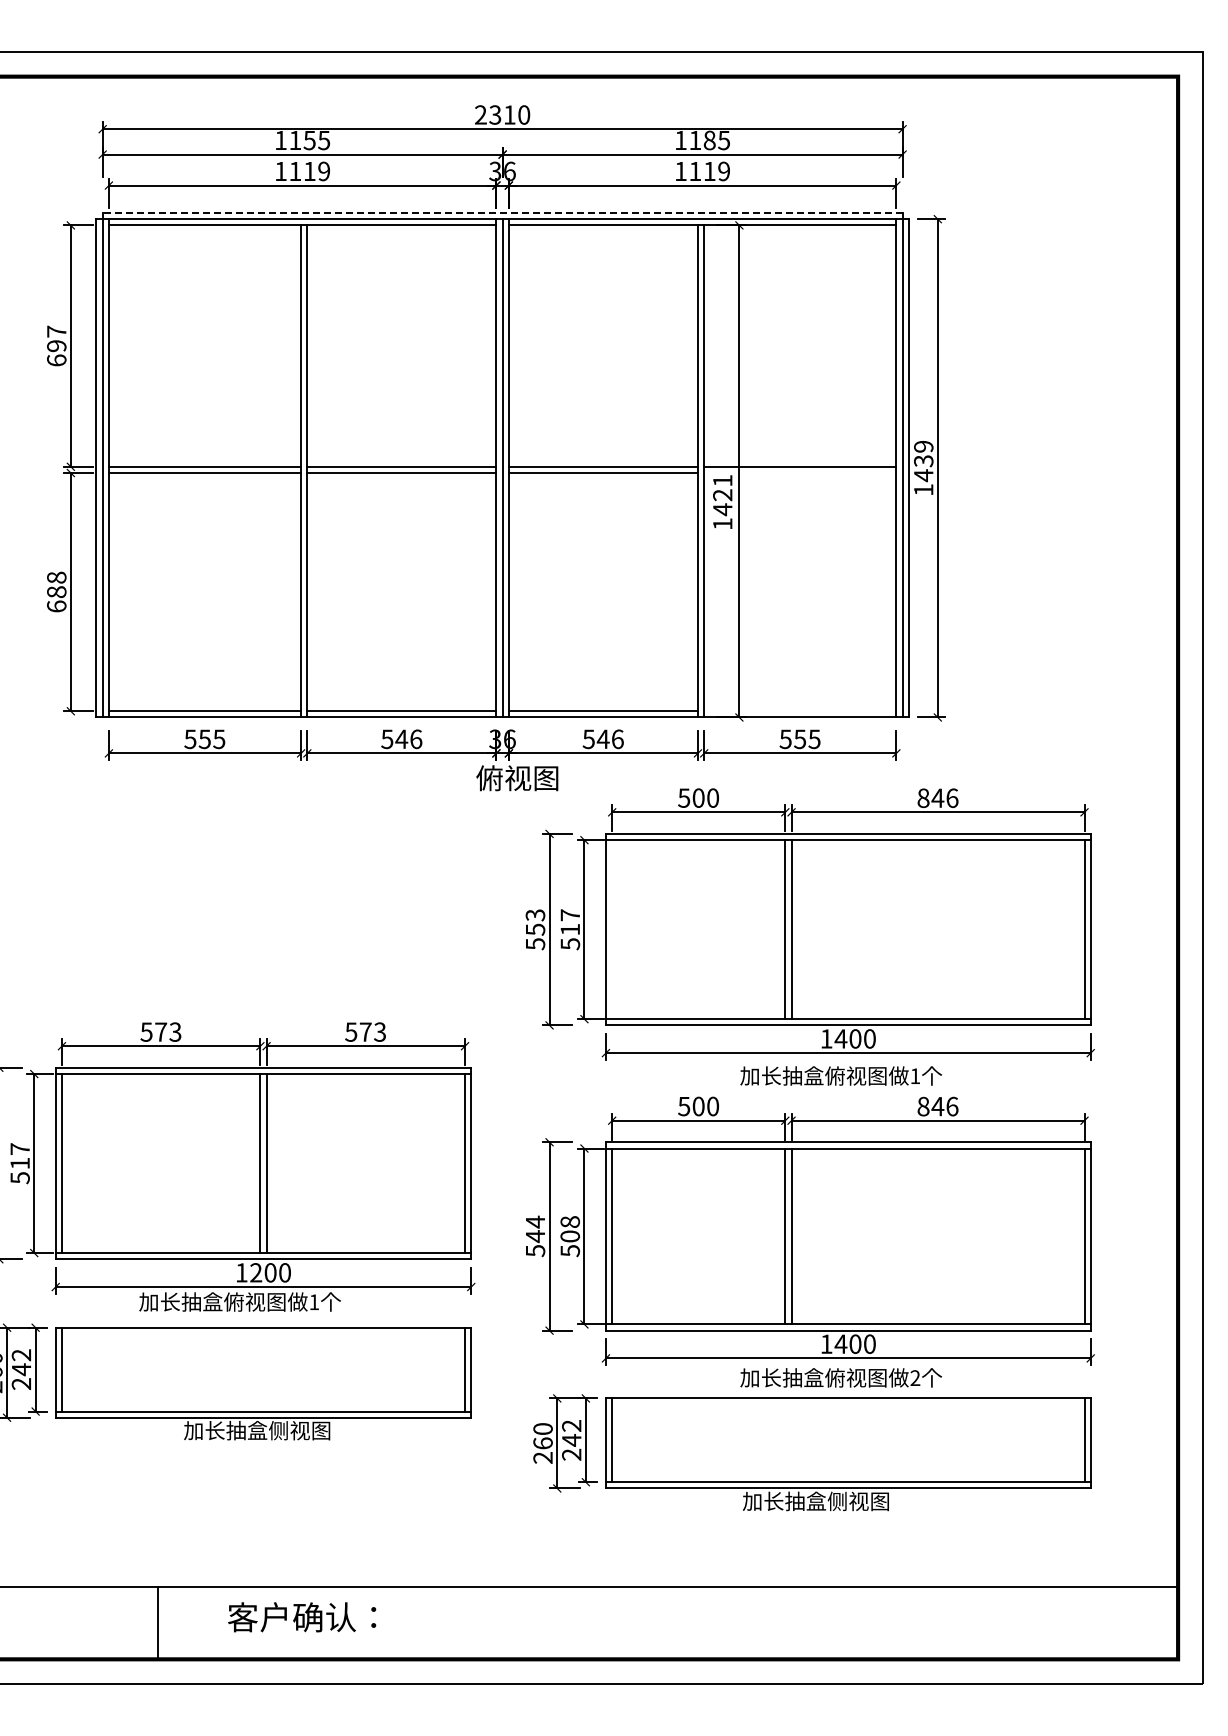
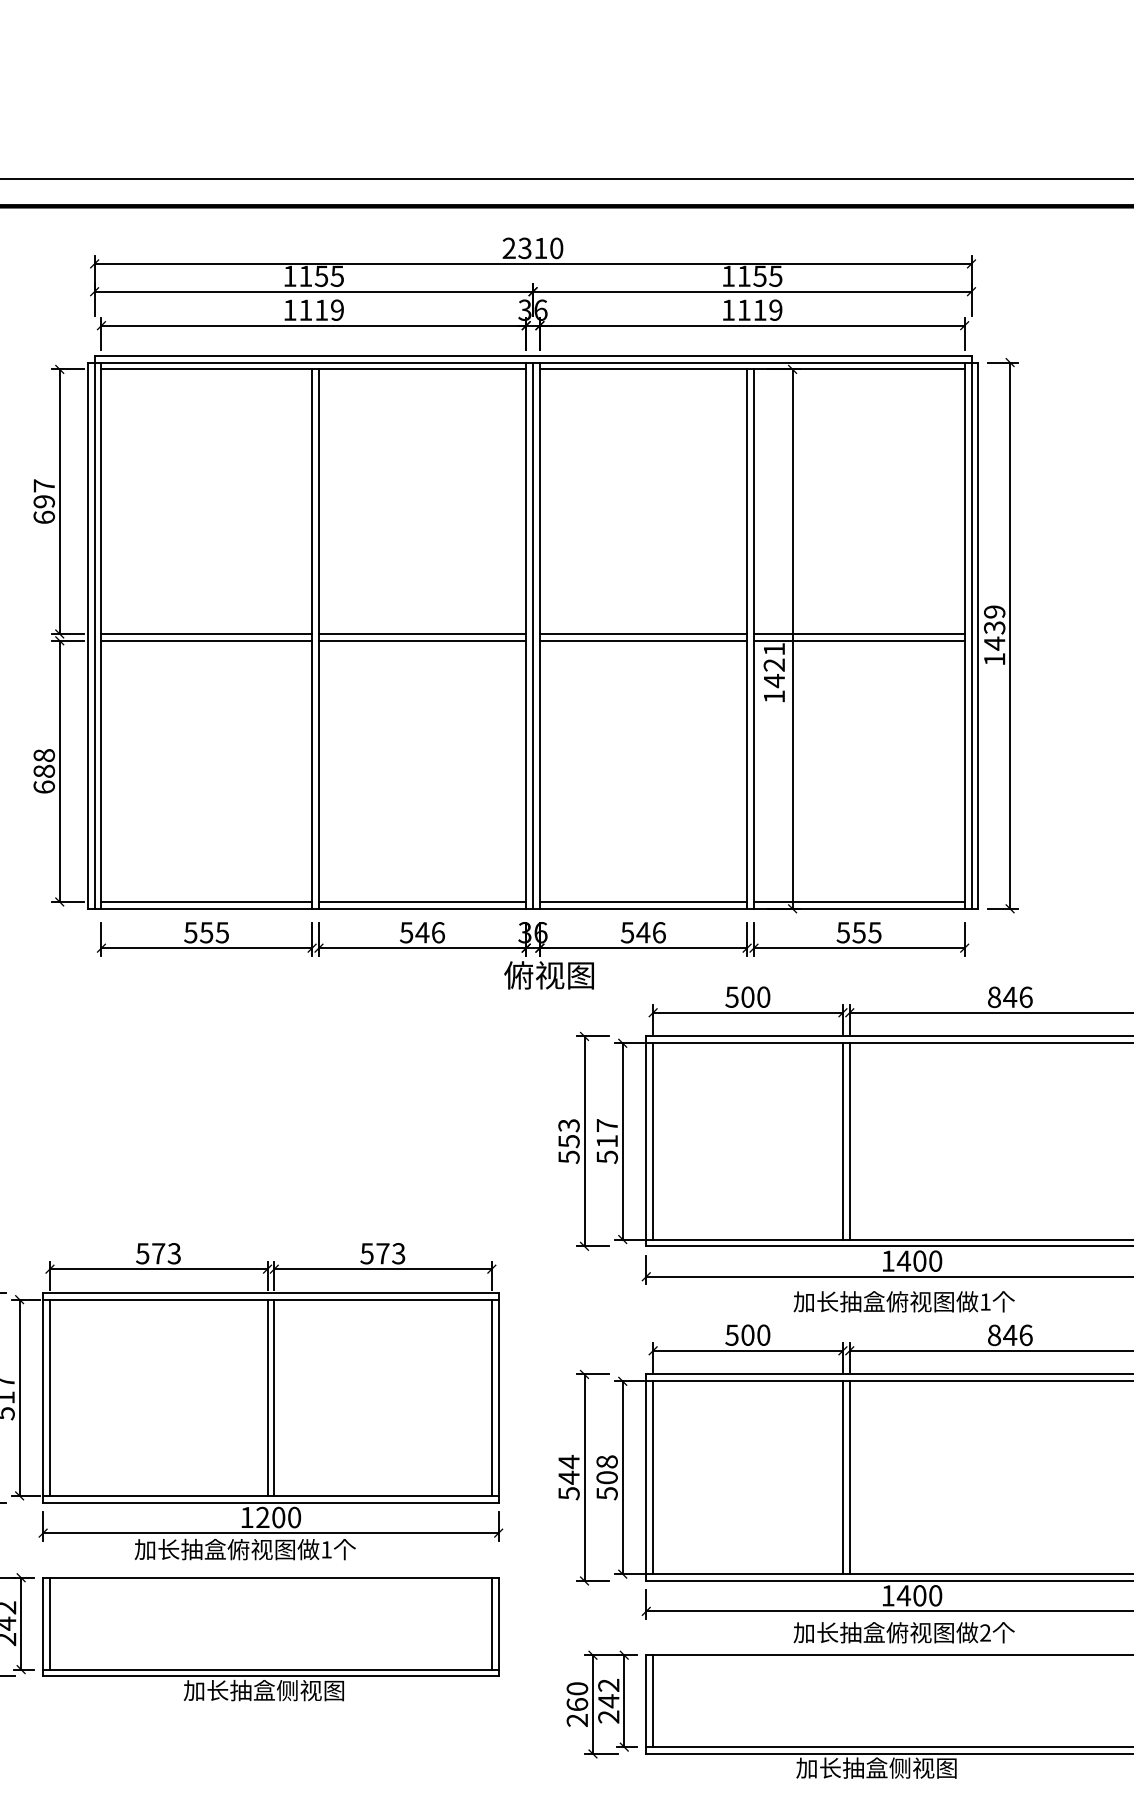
text: (709, 140) -> (759, 276), 1185 -> 1155
line: (502, 212) -> (532, 355), dashed -> solid
line: (800, 473) -> (859, 641), added
line: (800, 711) -> (859, 902), added
line: (612, 929) -> (653, 1141), added

